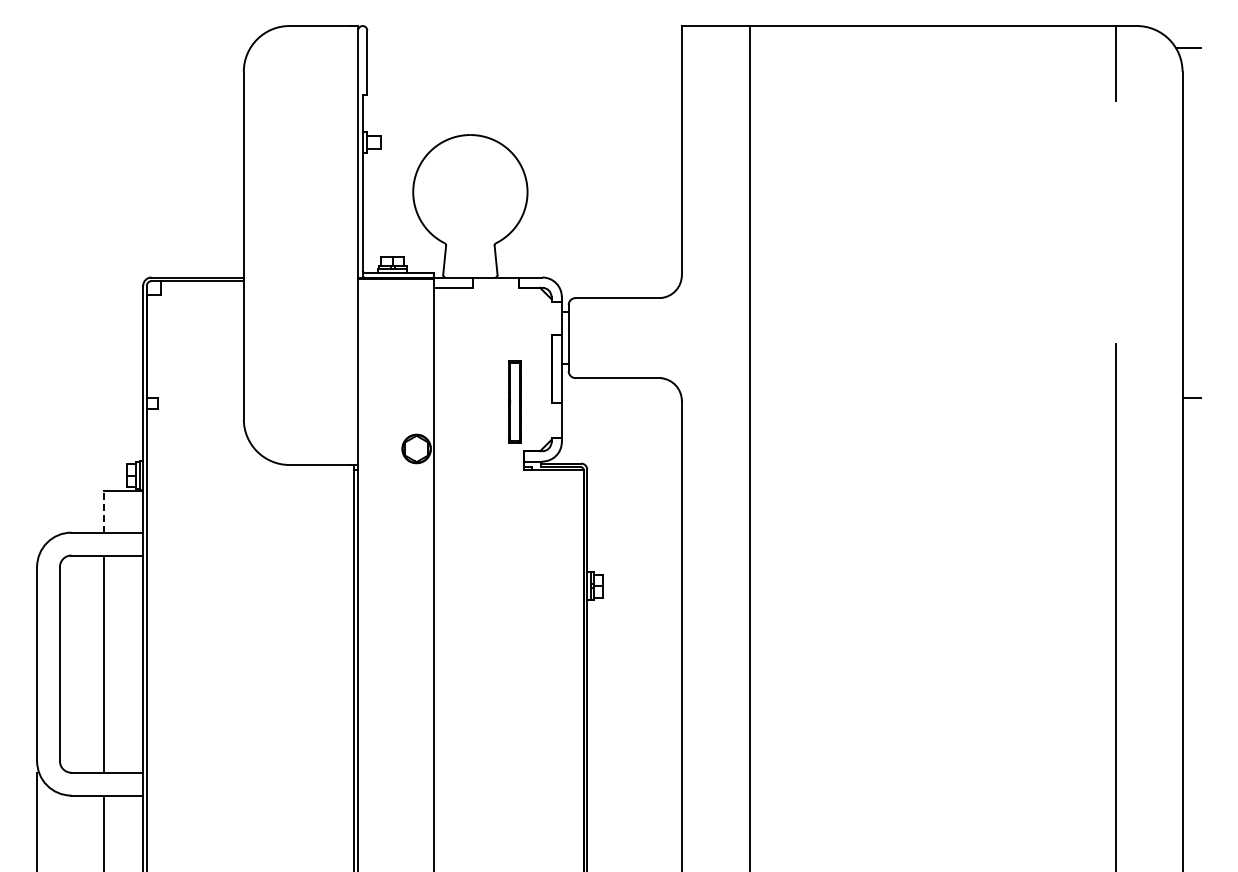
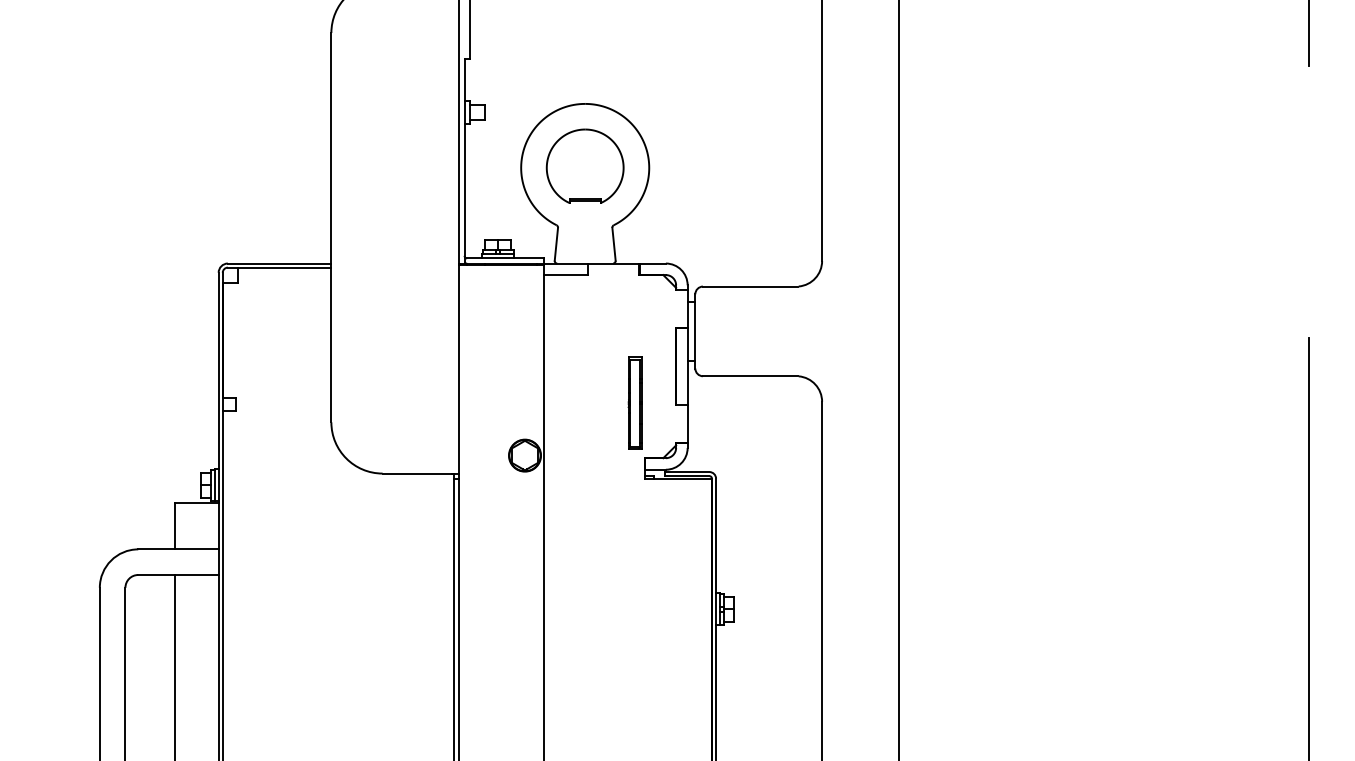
part: (470, 190) -> (585, 166), added
line: (104, 511) -> (175, 525), dashed -> solid

